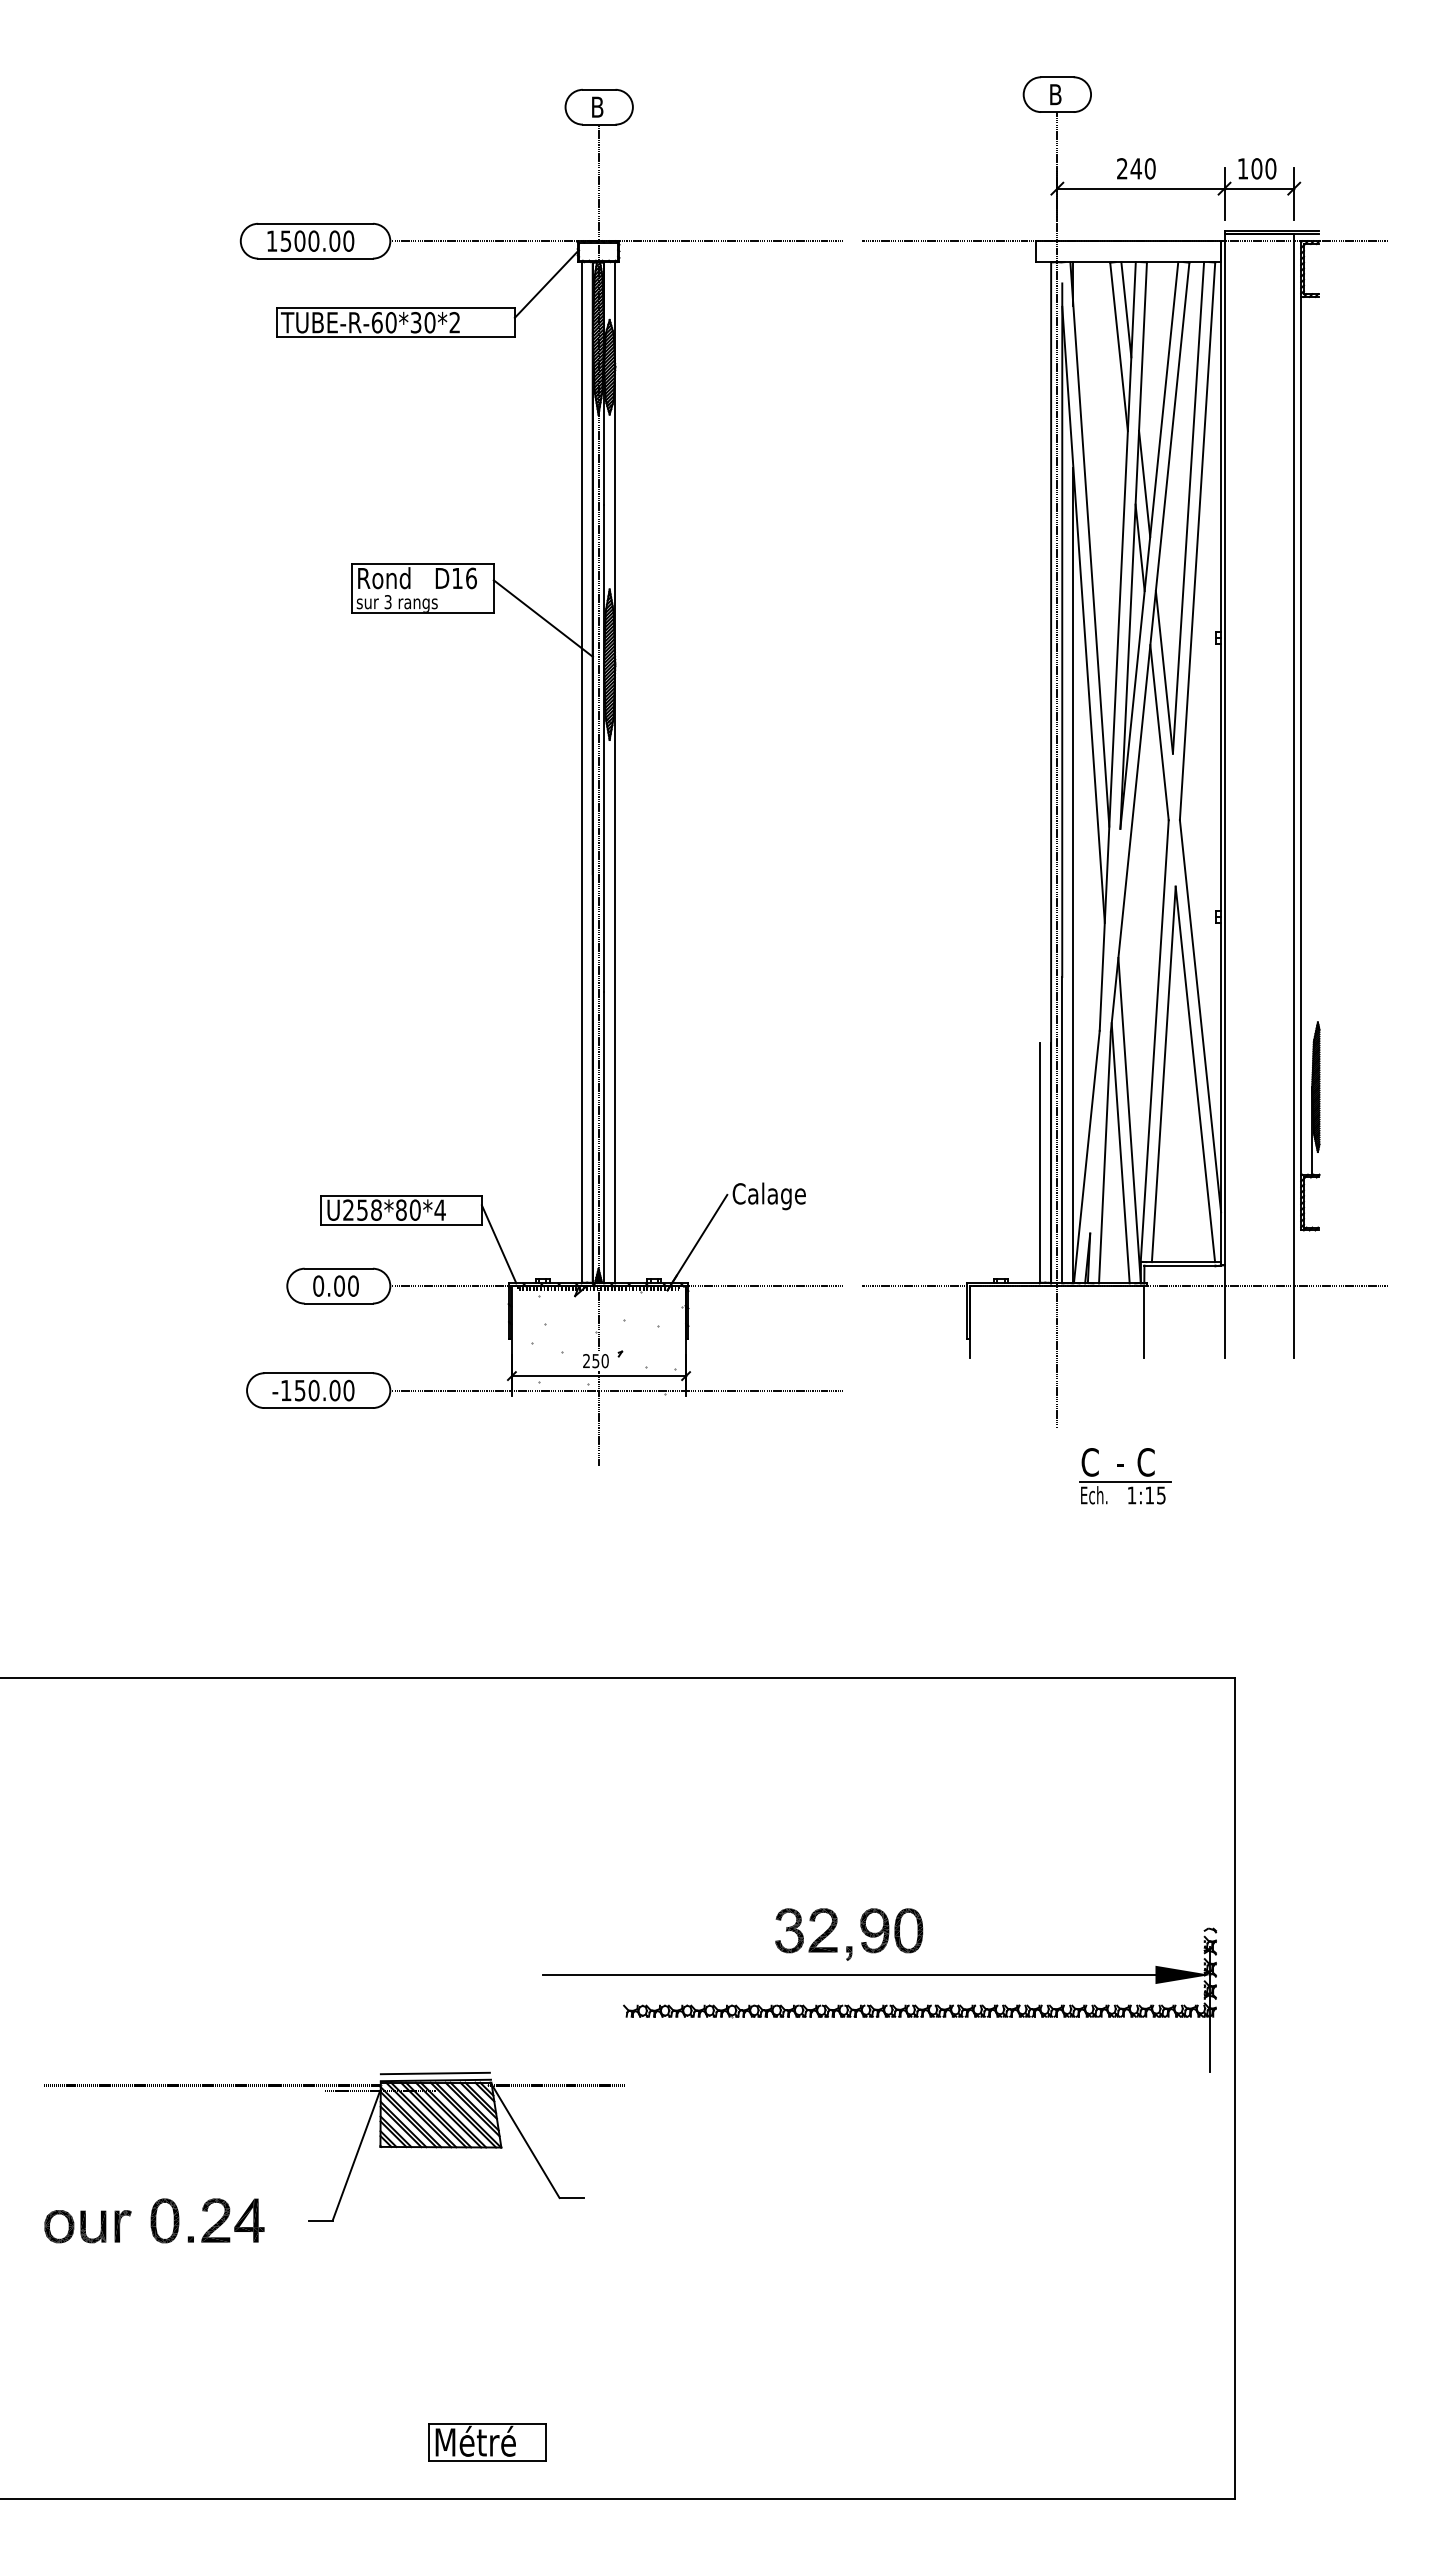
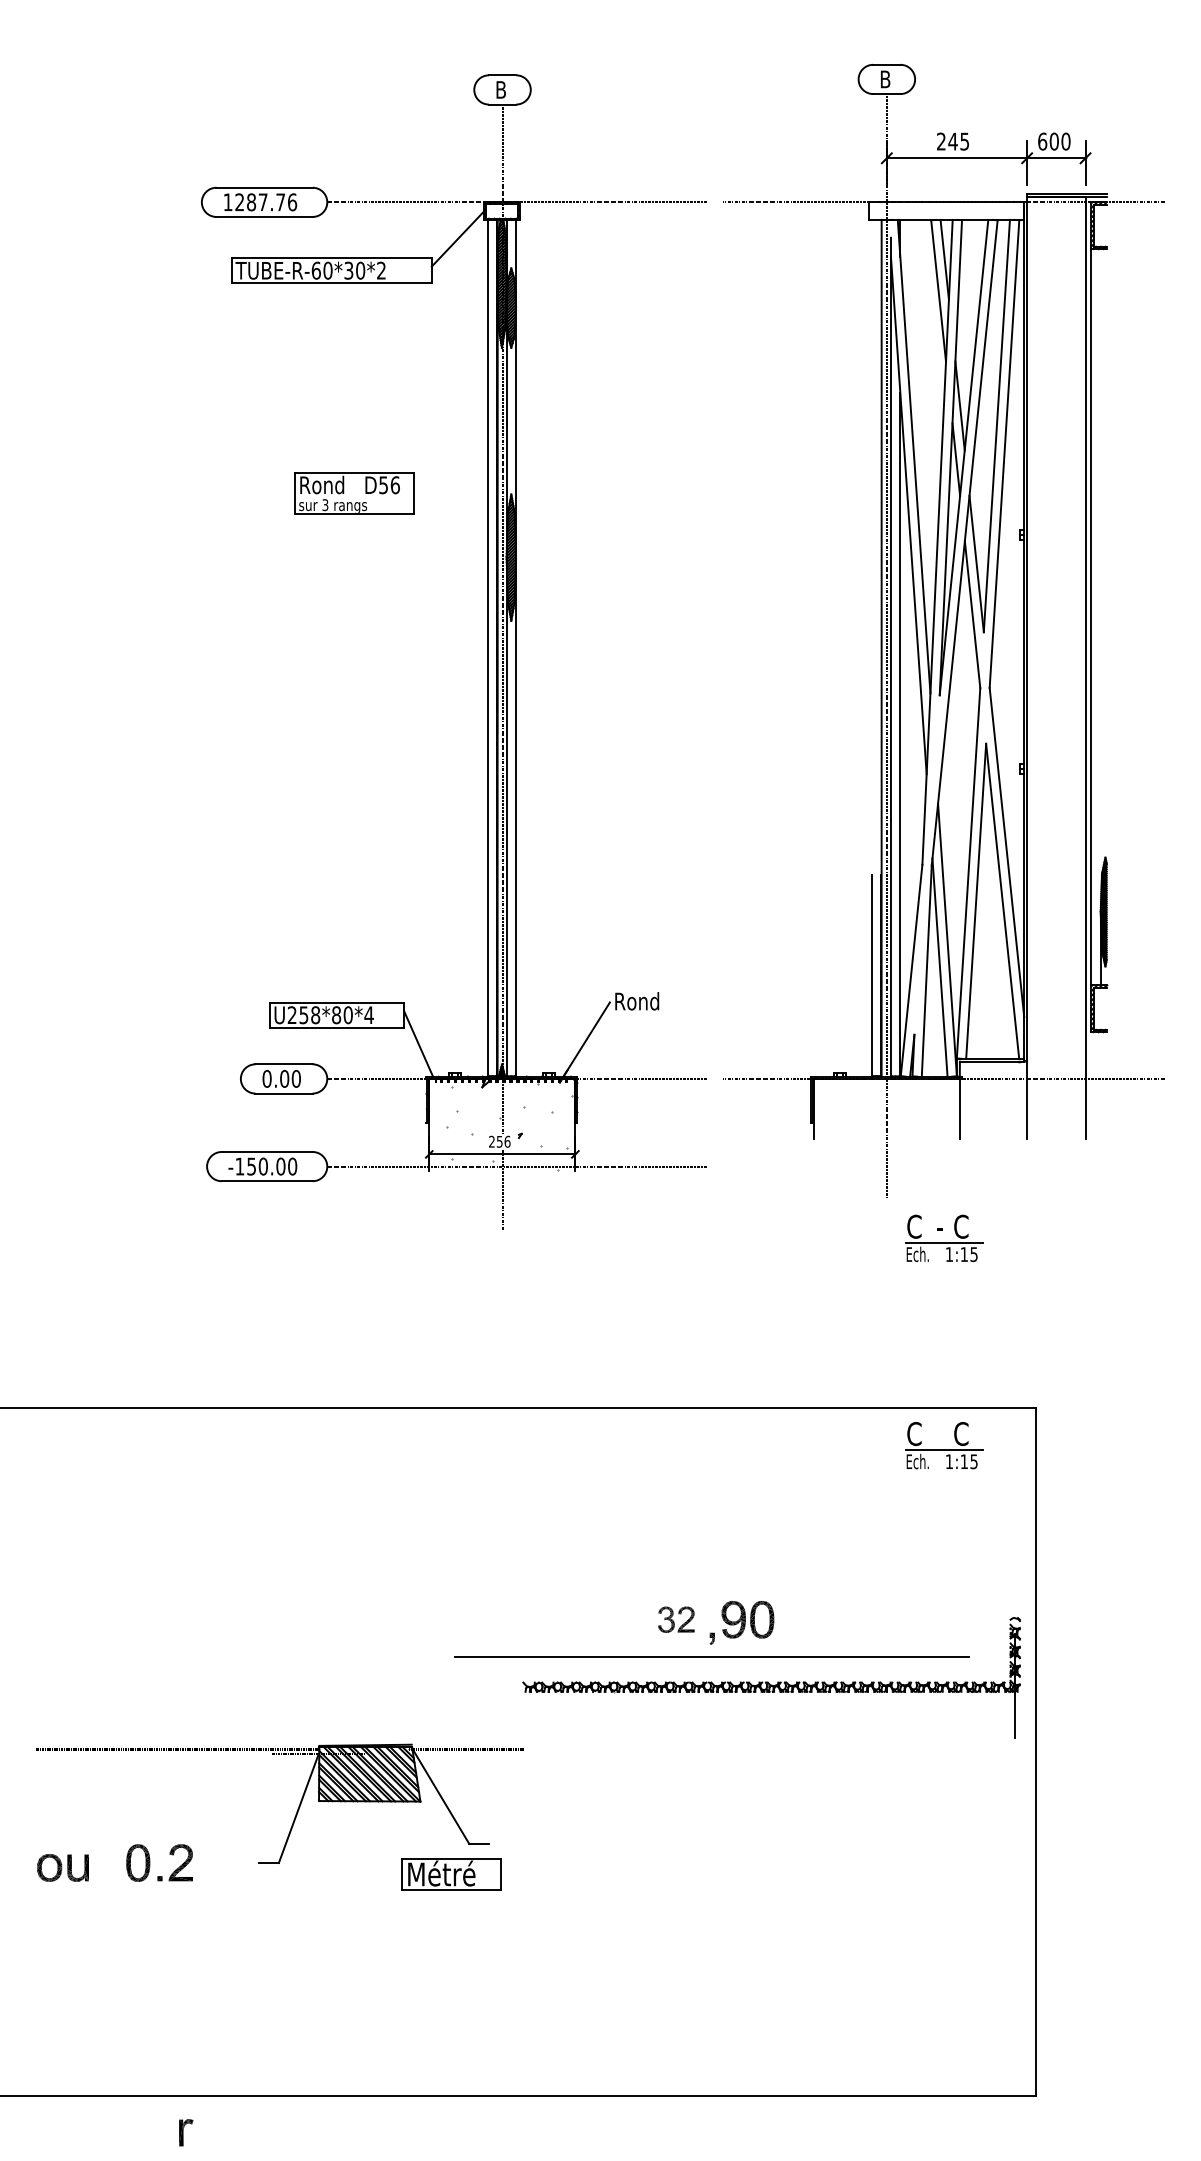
text: (1149, 168) -> (964, 141), 240 -> 245
text: (1242, 168) -> (1042, 141), 100 -> 600
text: (317, 240) -> (266, 201), 1500.00 -> 1287.76
text: (457, 578) -> (383, 485), D16 -> D56
line: (542, 618) -> (454, 518), removed
text: (768, 1196) -> (644, 1003), Calage -> Rond
text: (604, 1360) -> (506, 1141), 250 -> 256
part: (1125, 1723) -> (944, 1445), added
part: (806, 1930) -> (676, 1619), size x0.7
fill: (1182, 1974) -> (991, 1656), removed
line: (434, 2073) -> (364, 1739), removed
part: (249, 2220) -> (209, 1862), removed
part: (122, 2226) -> (185, 2132), moved
part: (487, 2442) -> (451, 1874), moved

